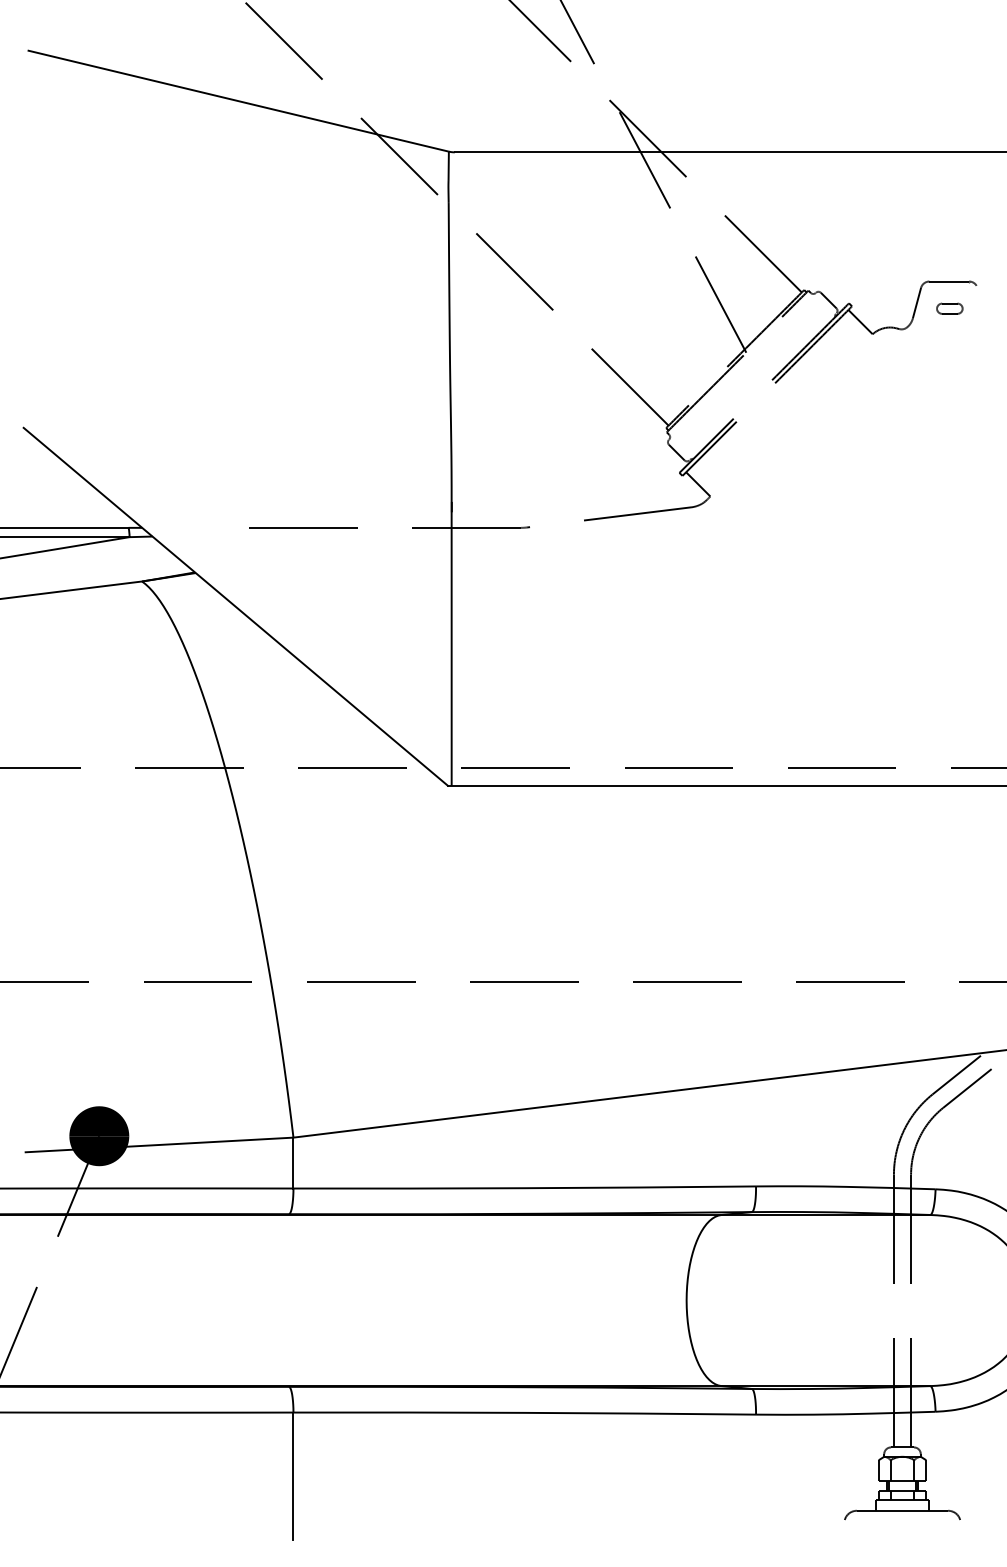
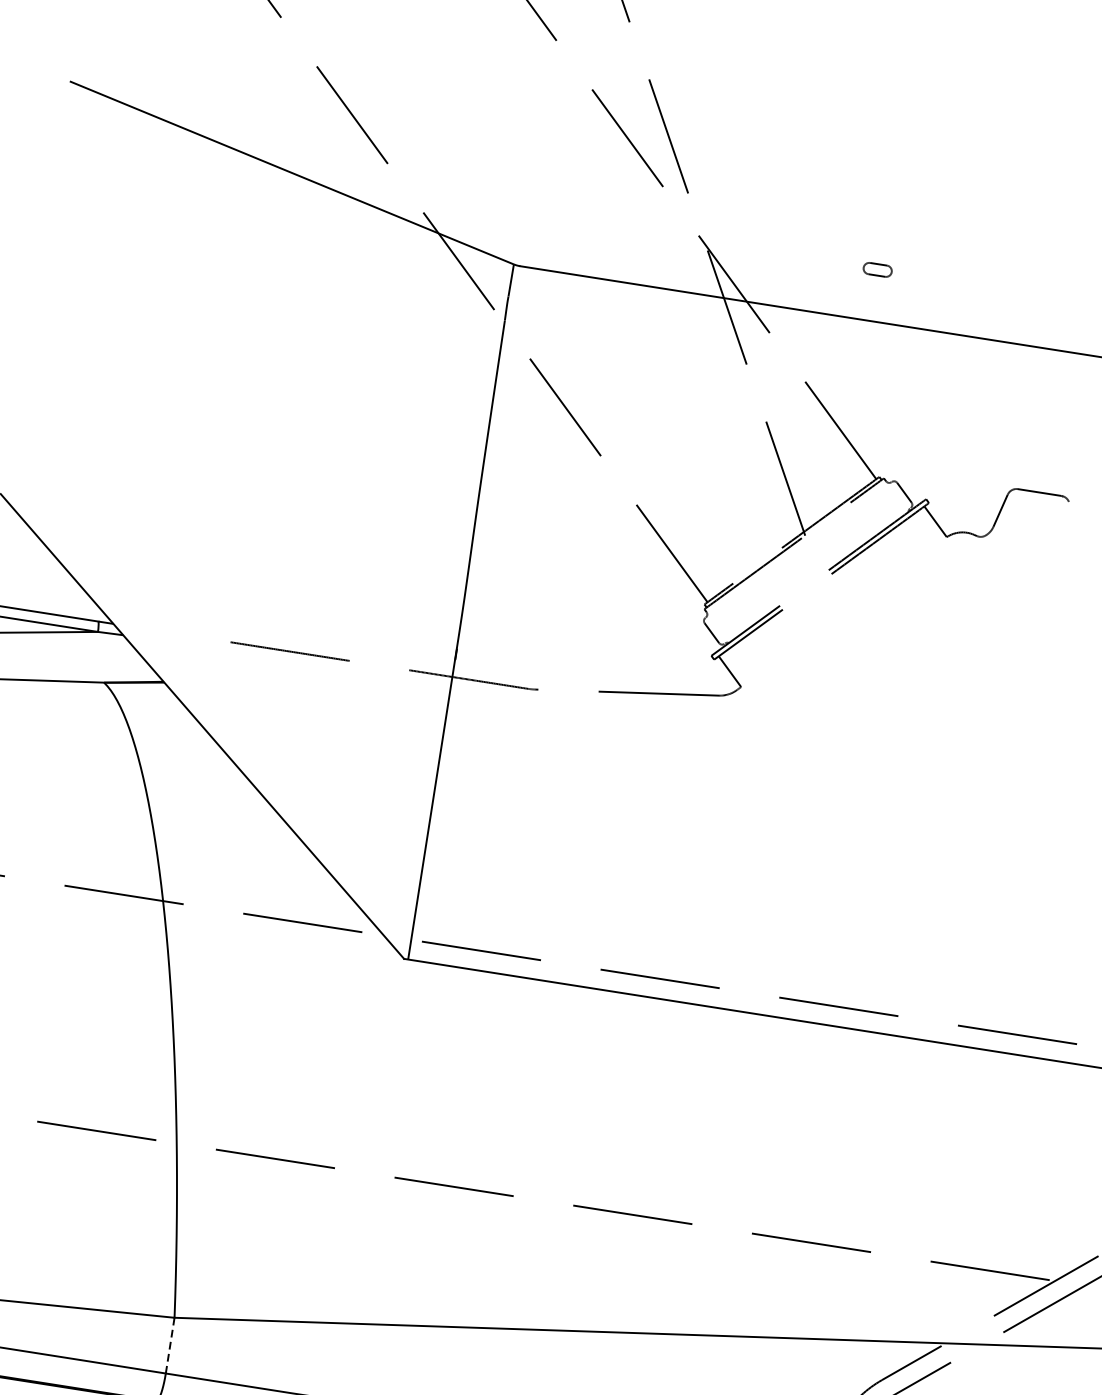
part: (949, 308) -> (877, 269), moved
line: (293, 1163) -> (170, 1346), solid -> dashed

